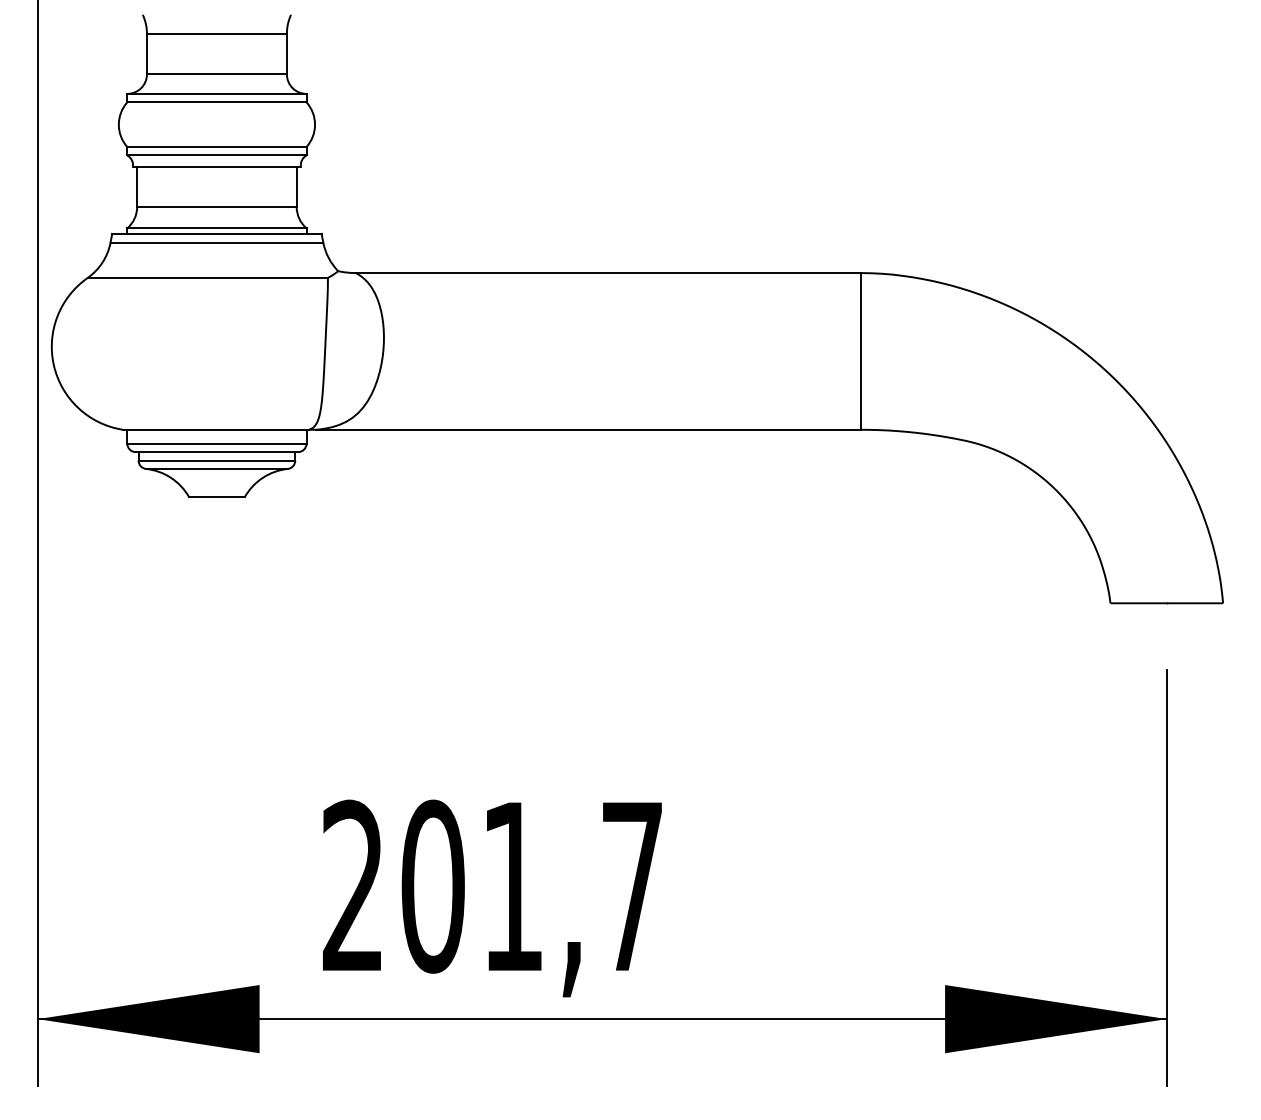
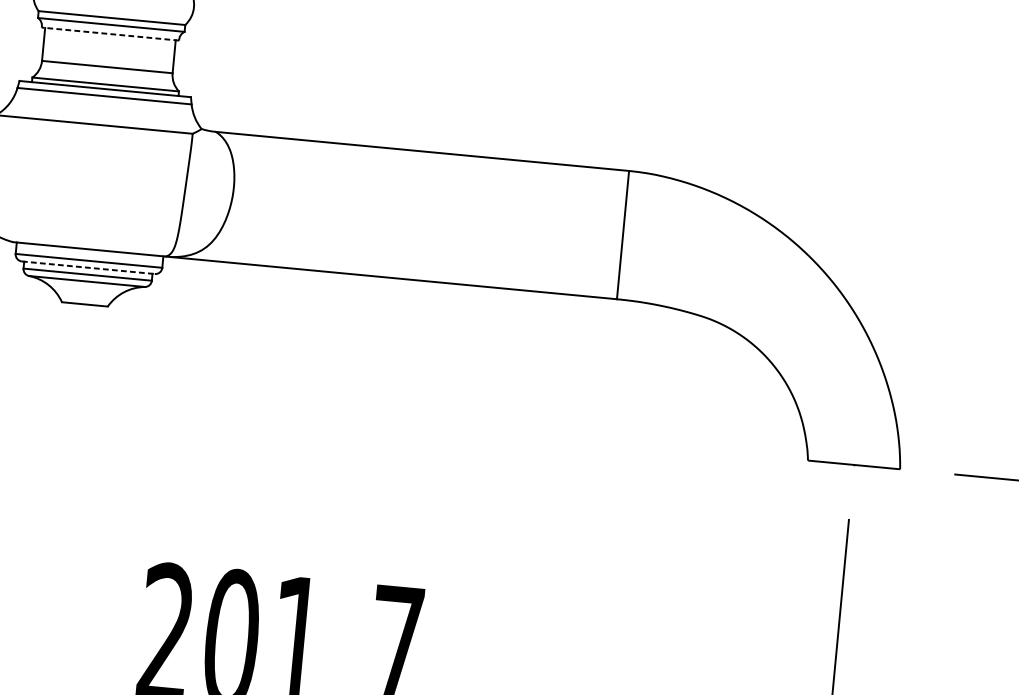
line: (216, 166) -> (110, 33), solid -> dashed
line: (217, 452) -> (88, 268), solid -> dashed

